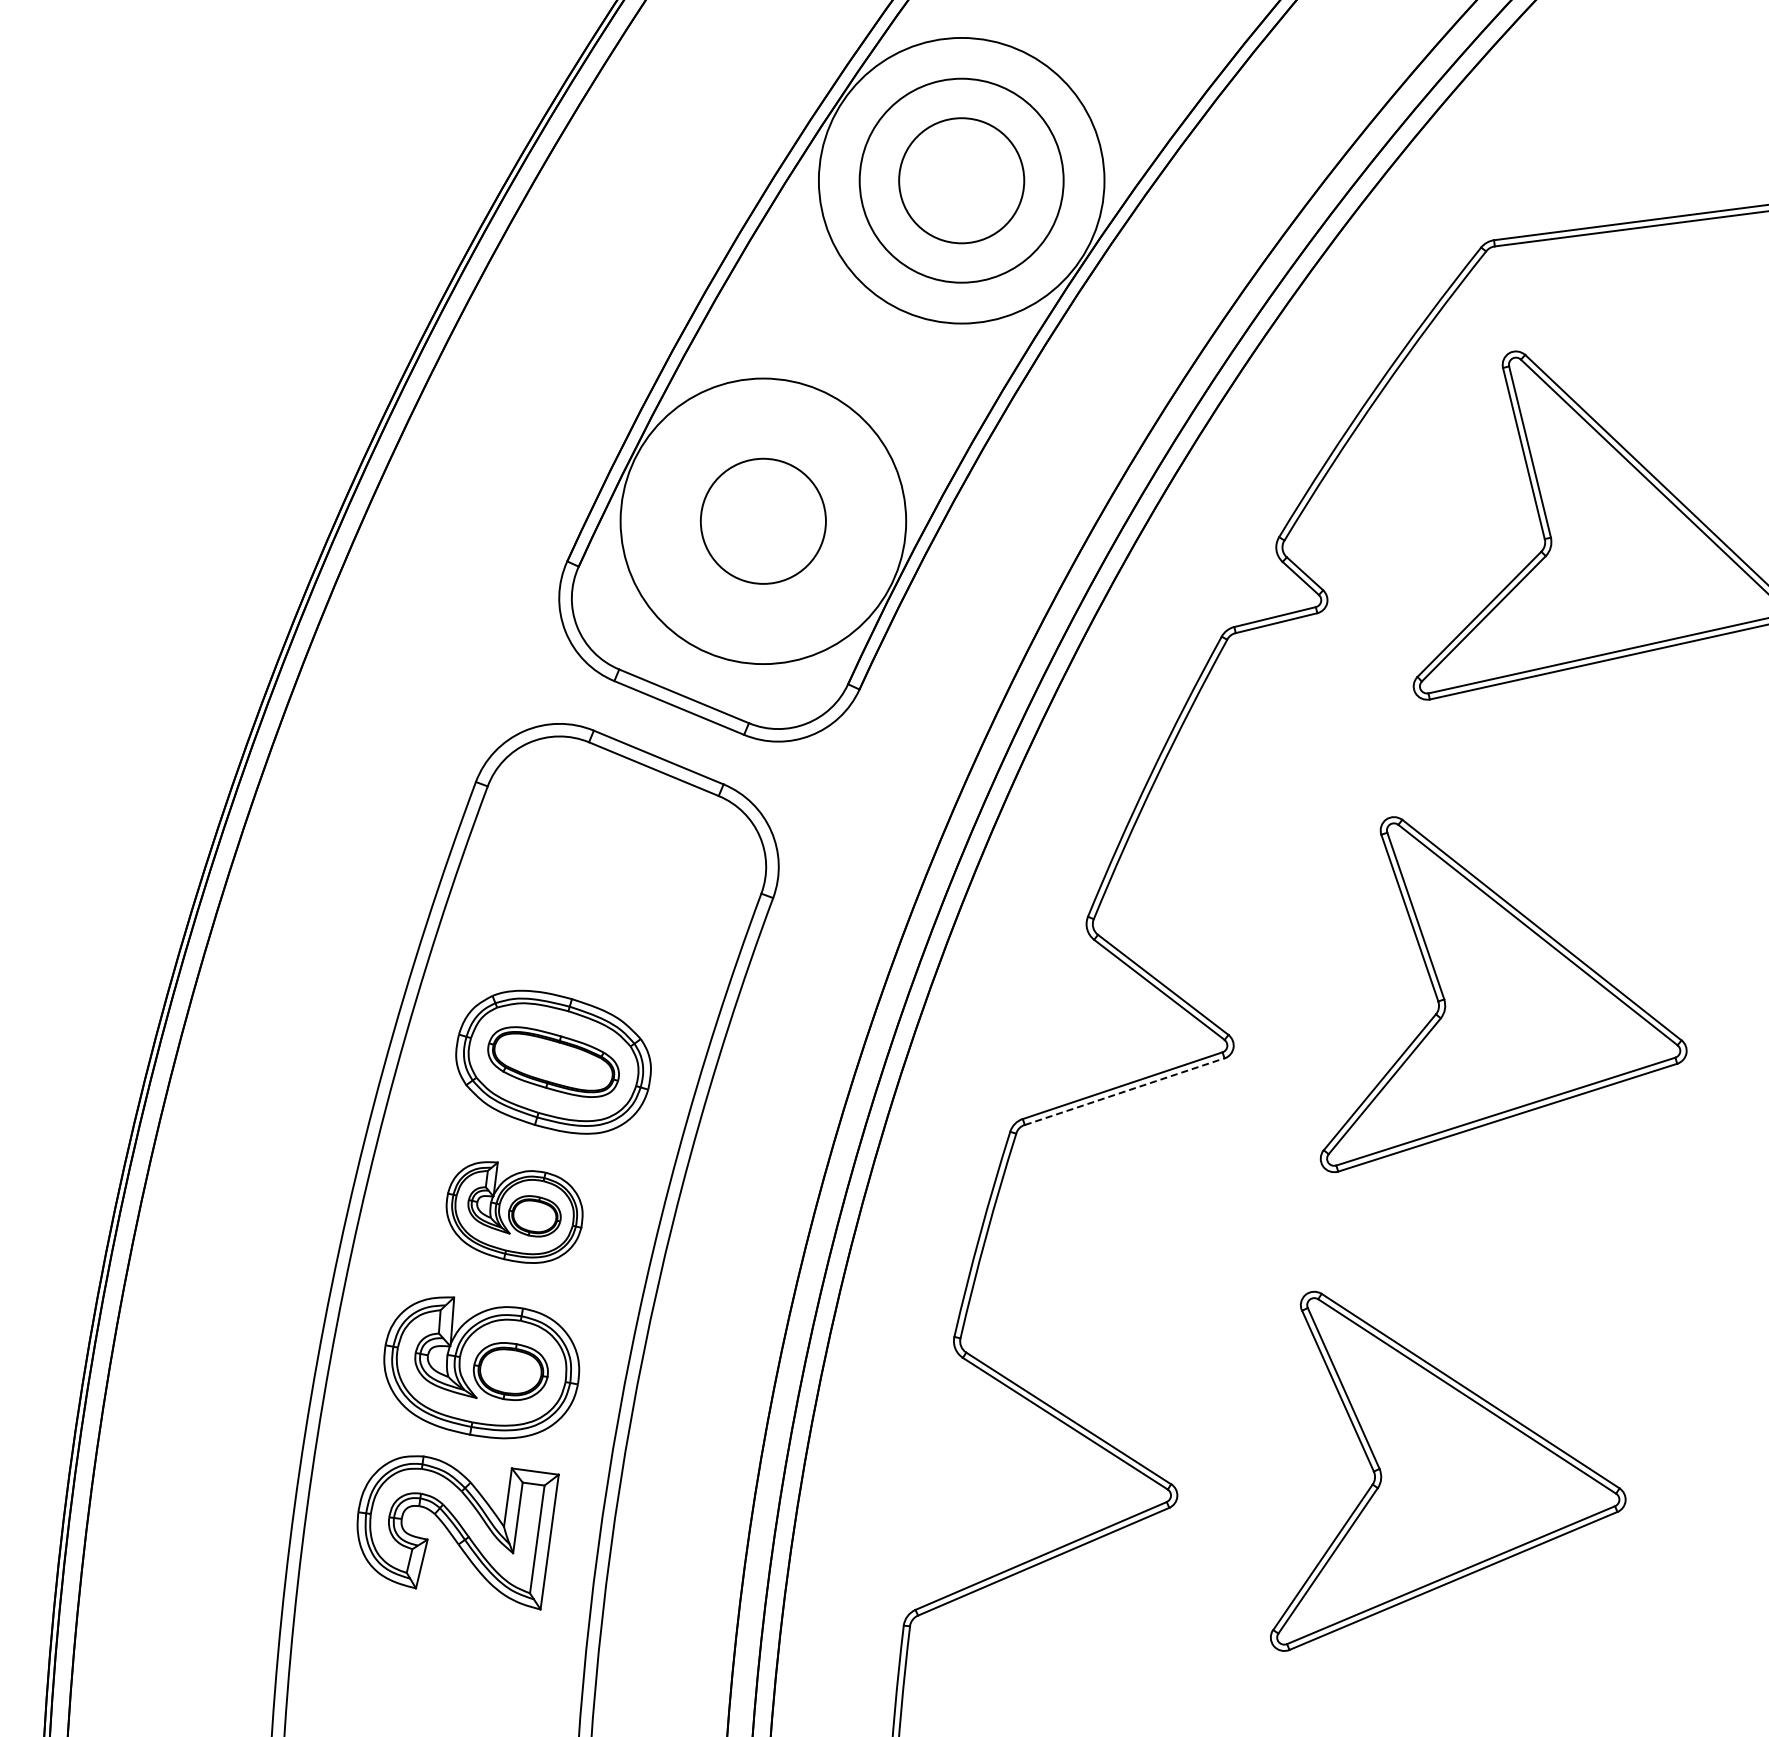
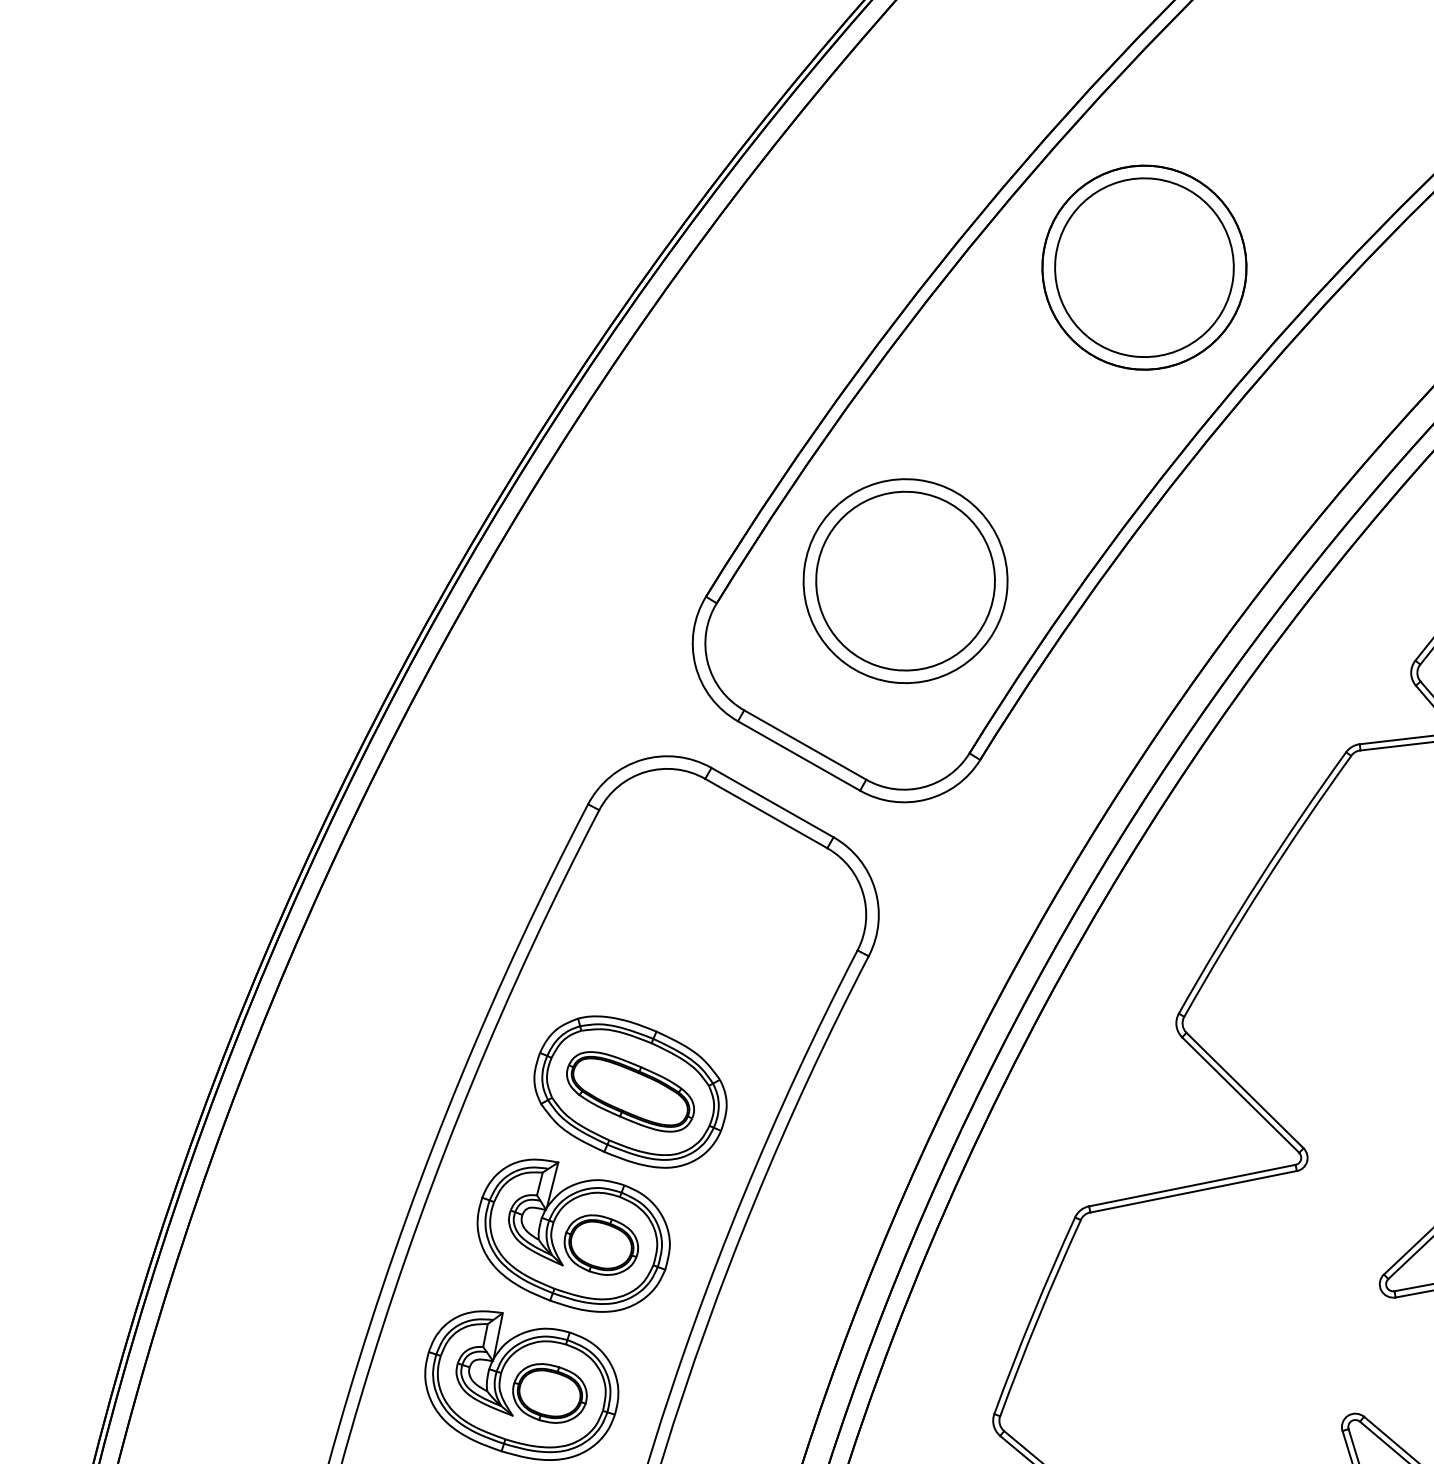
circle: (961, 180) -> (1144, 267), size x0.71
circle: (961, 180) -> (1144, 267), size x1.43
circle: (763, 520) -> (905, 580), size x1.43
circle: (763, 521) -> (905, 581), size x0.71
line: (1125, 1091) -> (1194, 1191), dashed -> solid
part: (514, 1212) -> (573, 1236), size x1.43

